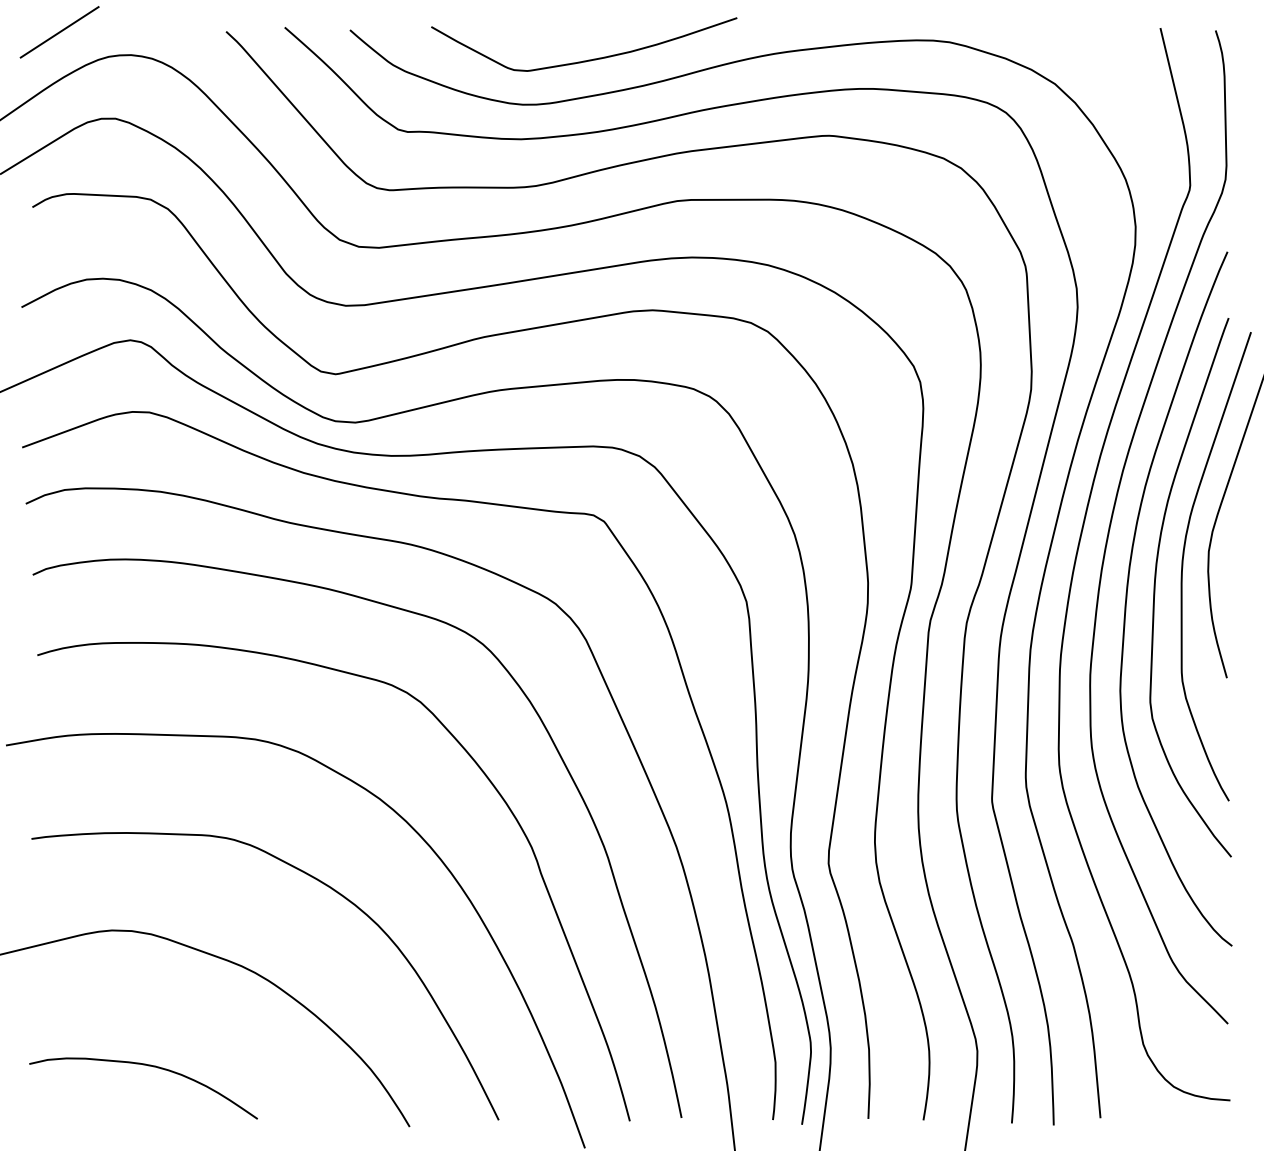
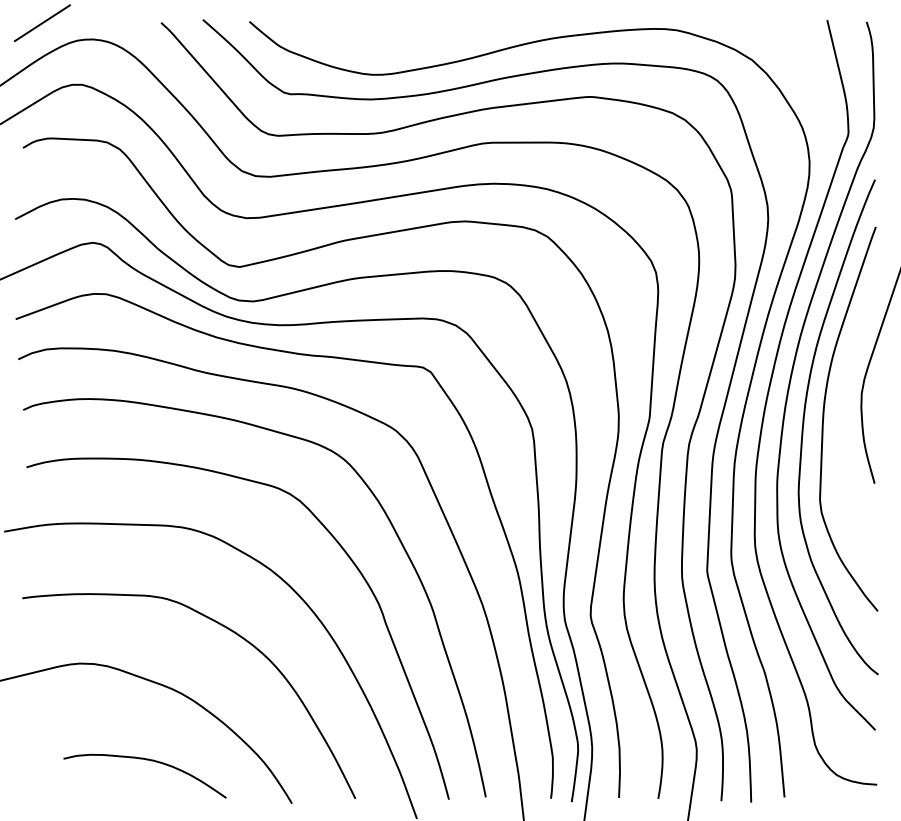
curve: (588, 59) -> (419, 42), removed
curve: (1183, 566) -> (843, 404), removed
curve: (148, 1066) -> (148, 760), moved

